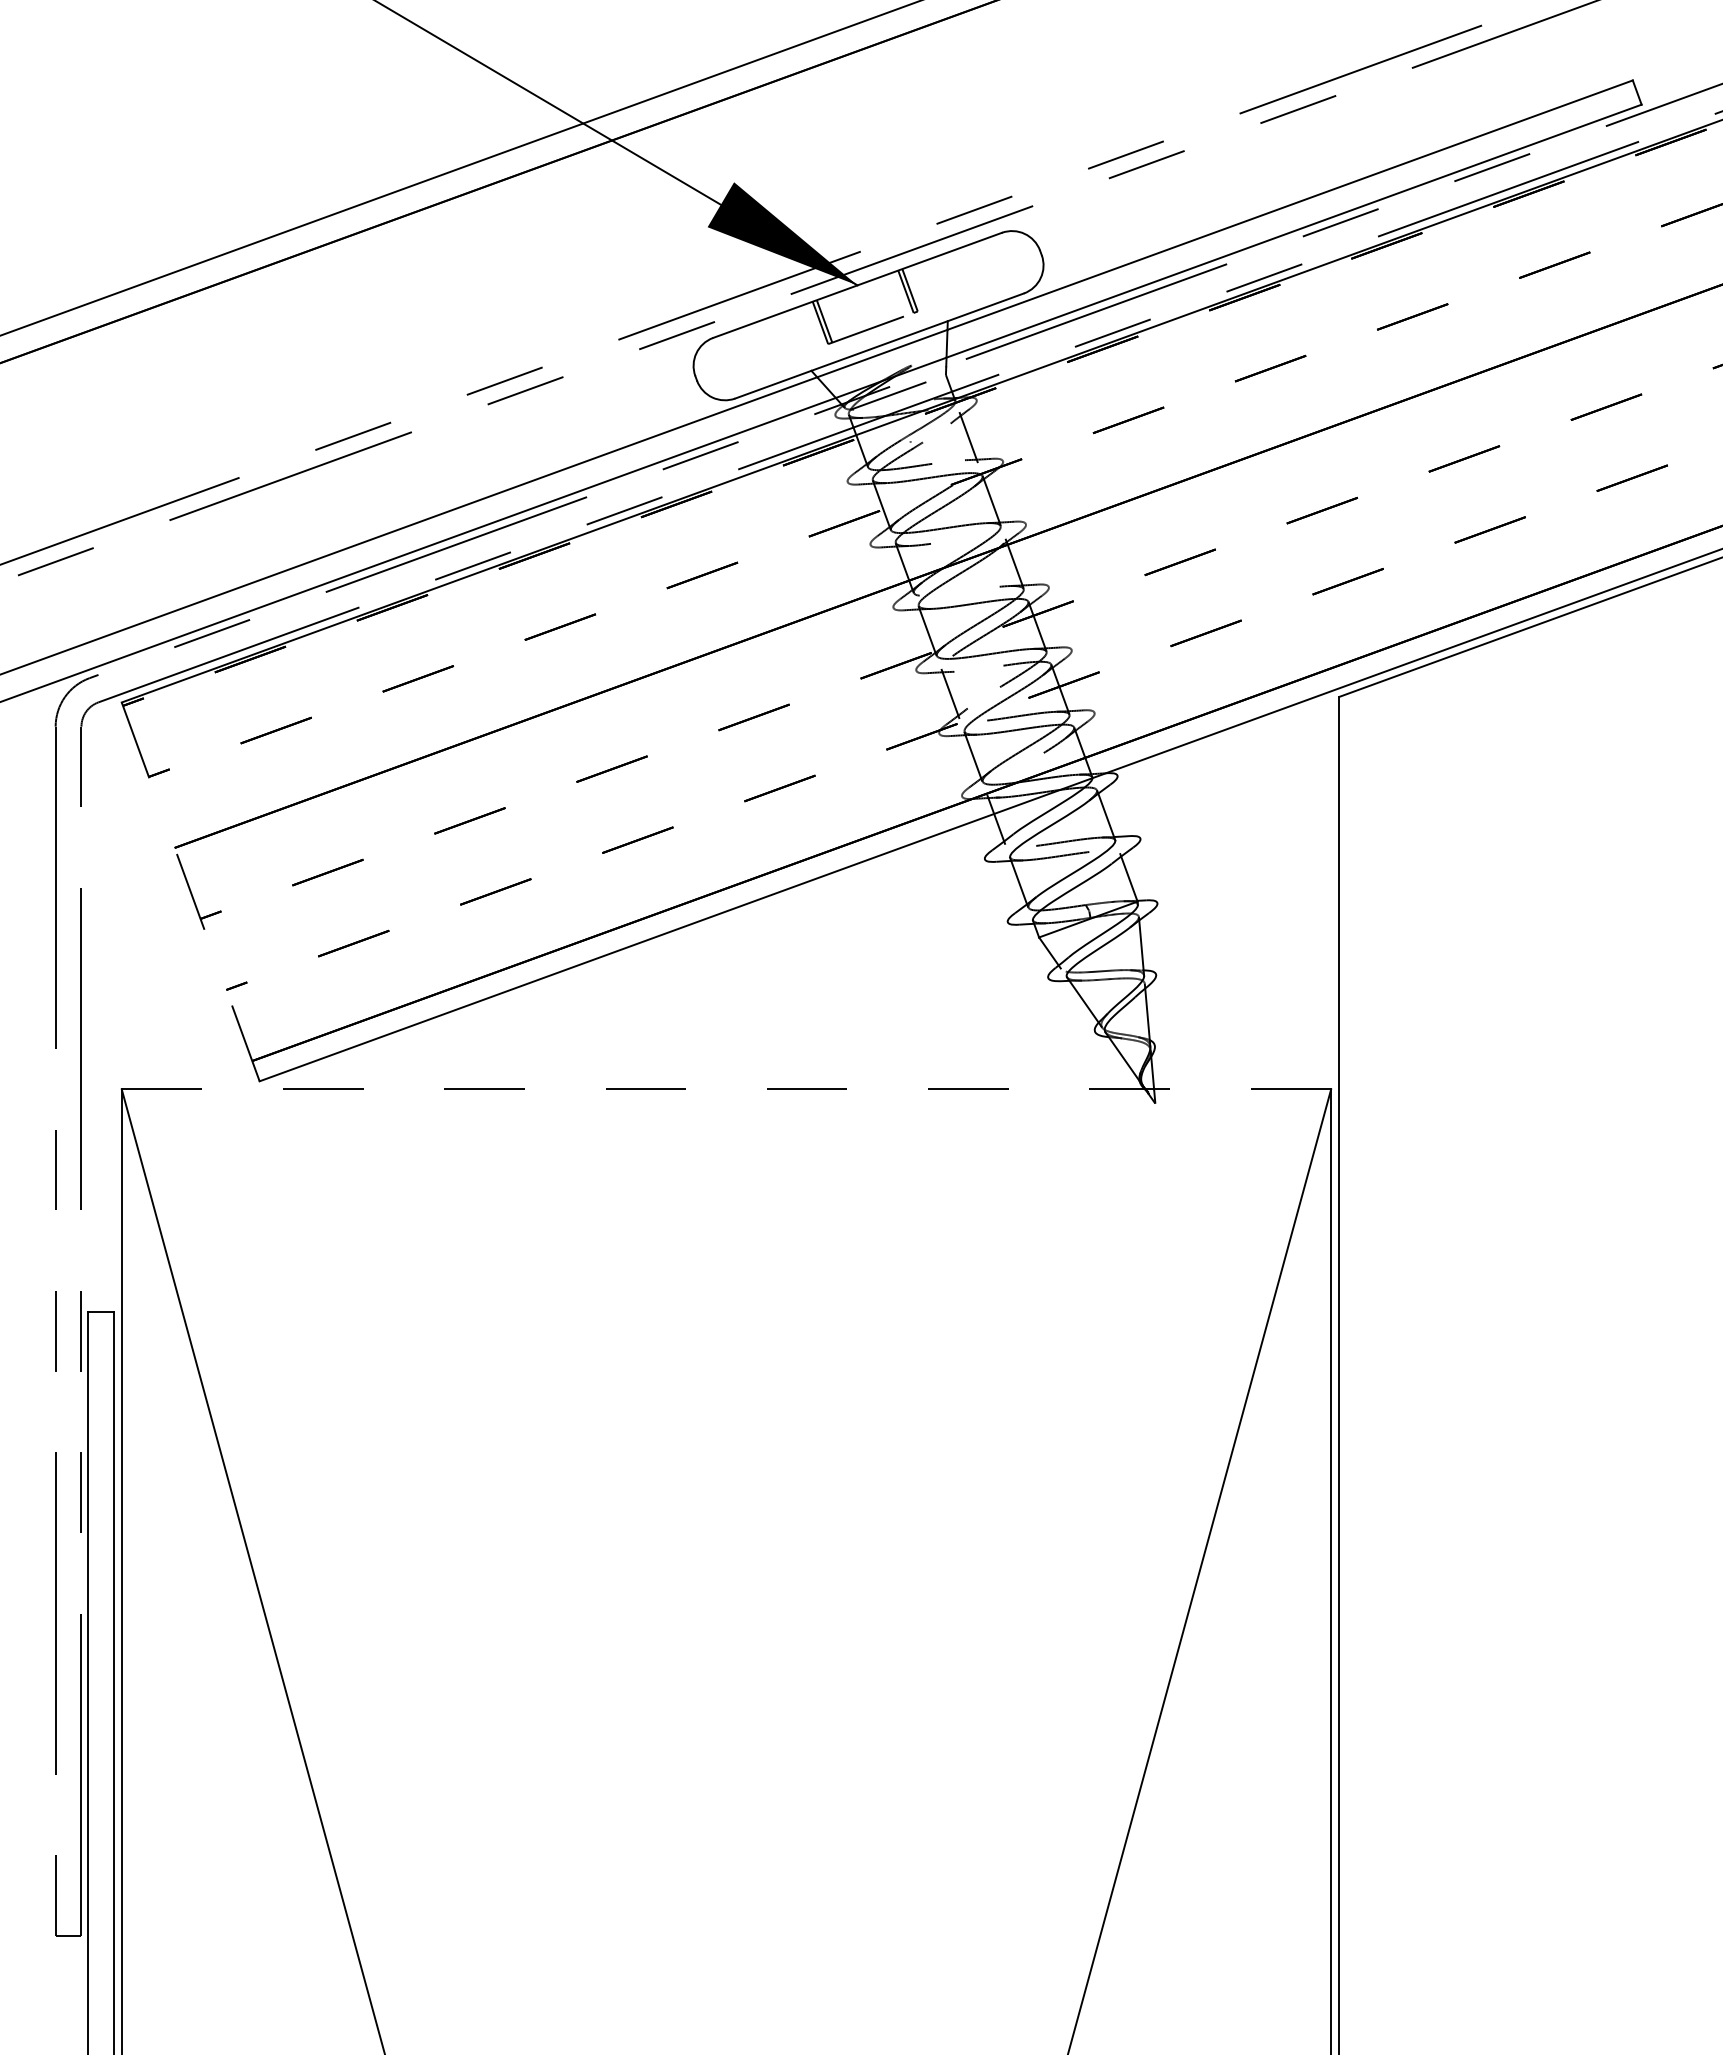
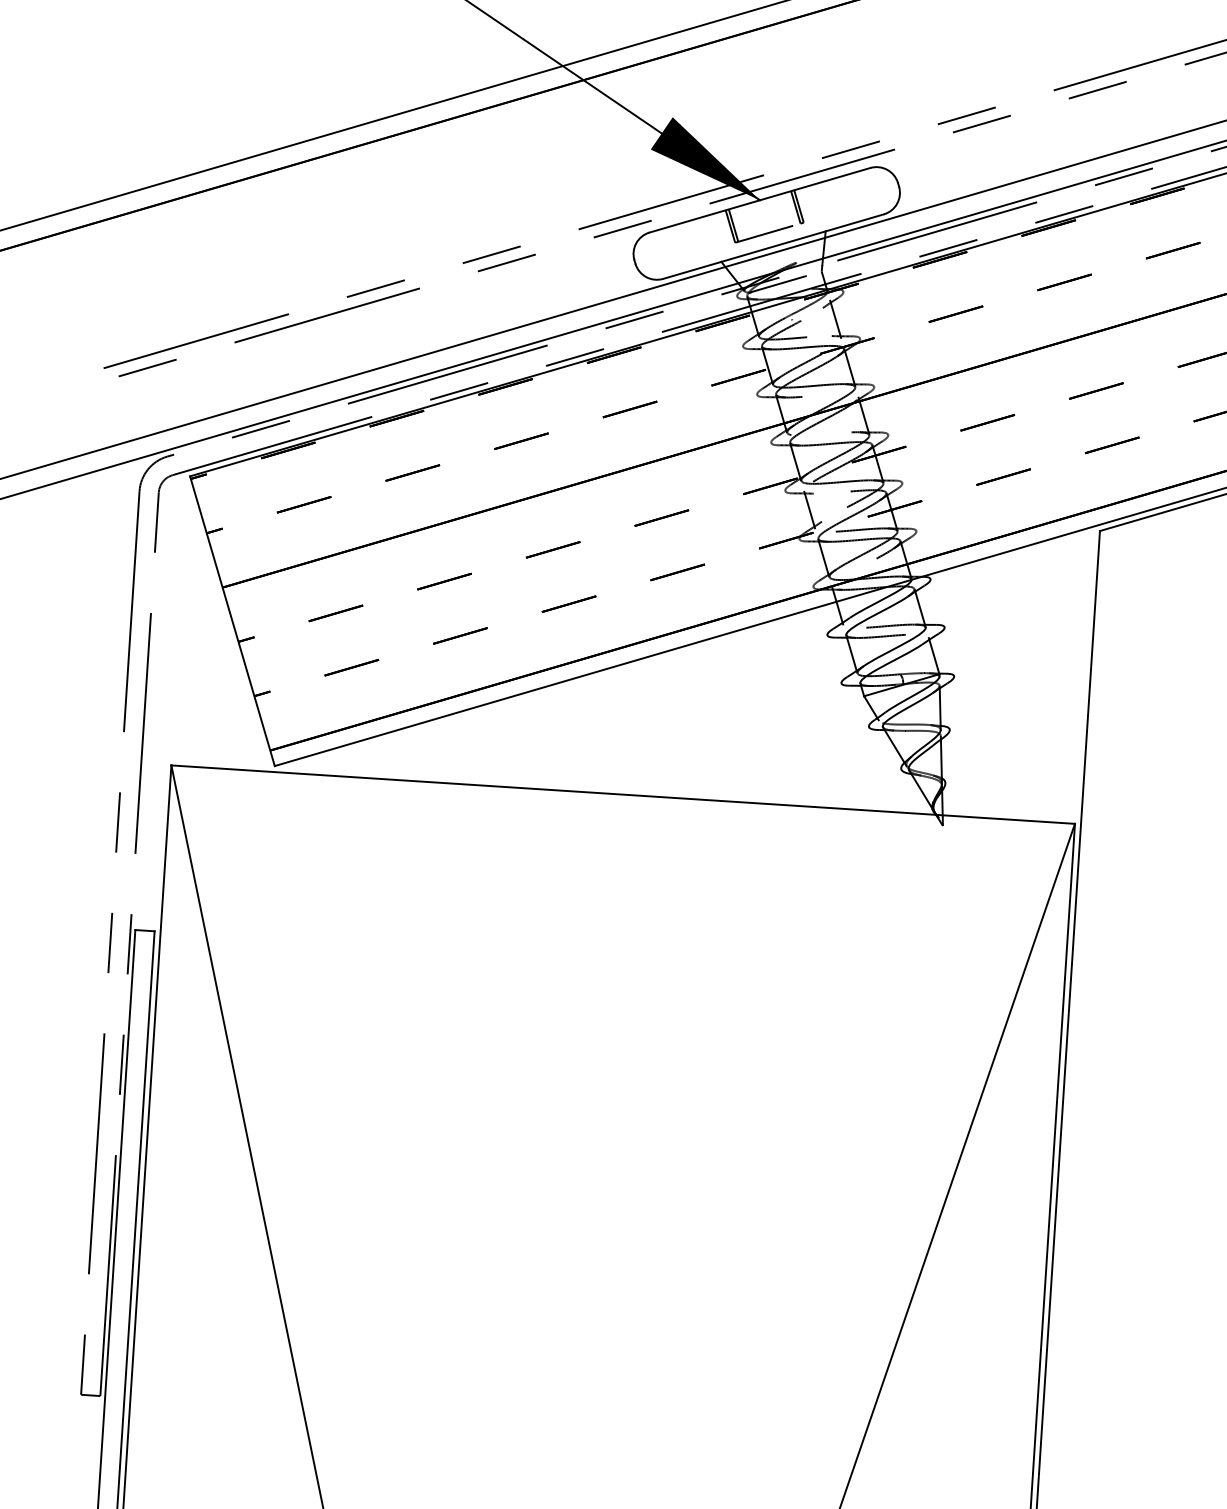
line: (190, 891) -> (232, 620), dashed -> solid
line: (726, 1089) -> (623, 794), dashed -> solid

